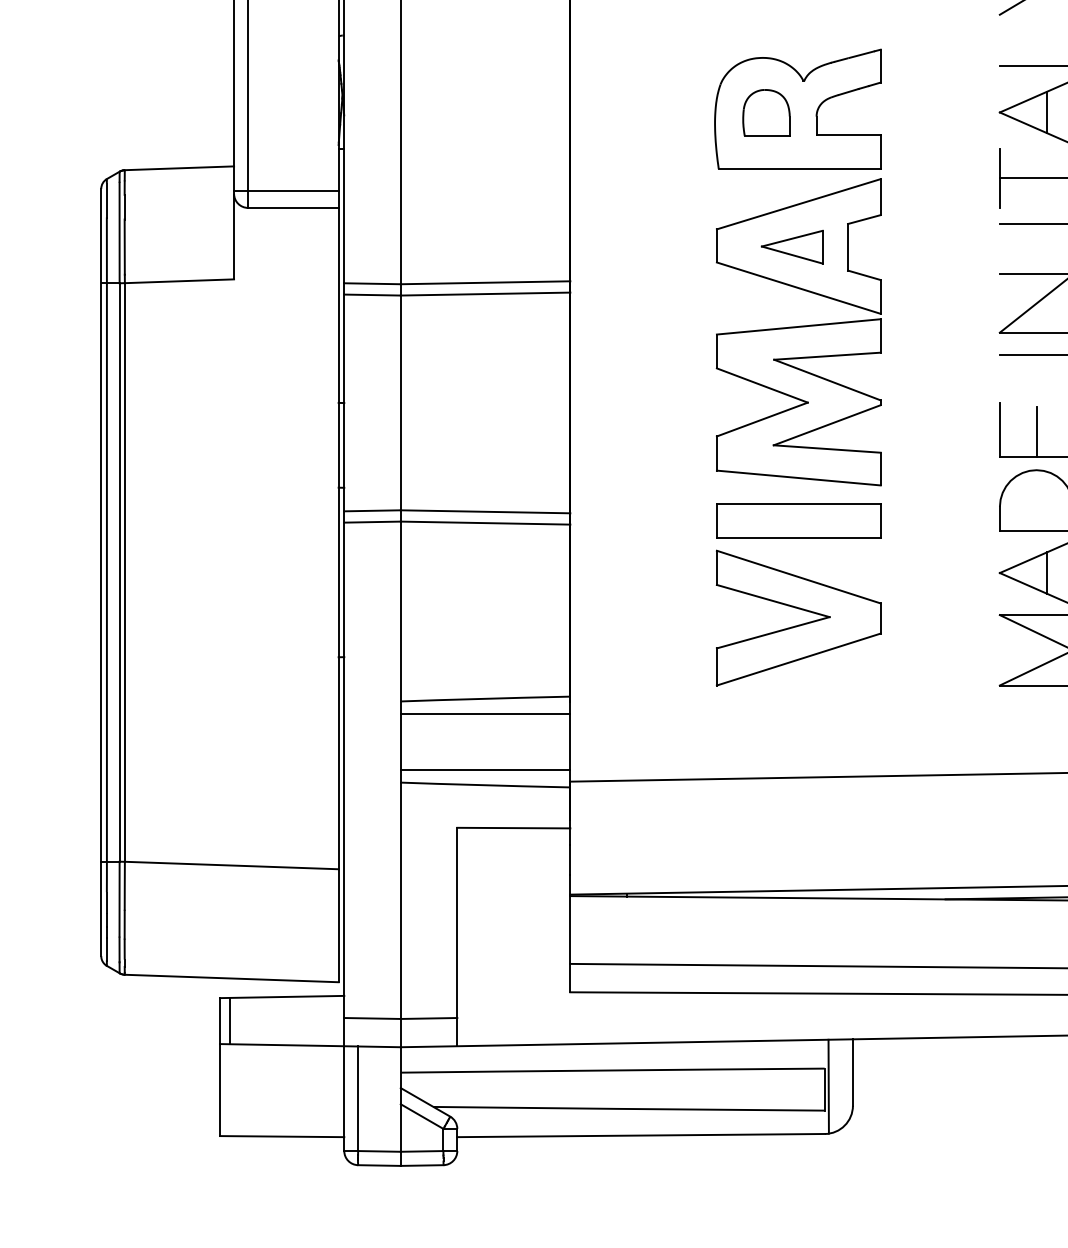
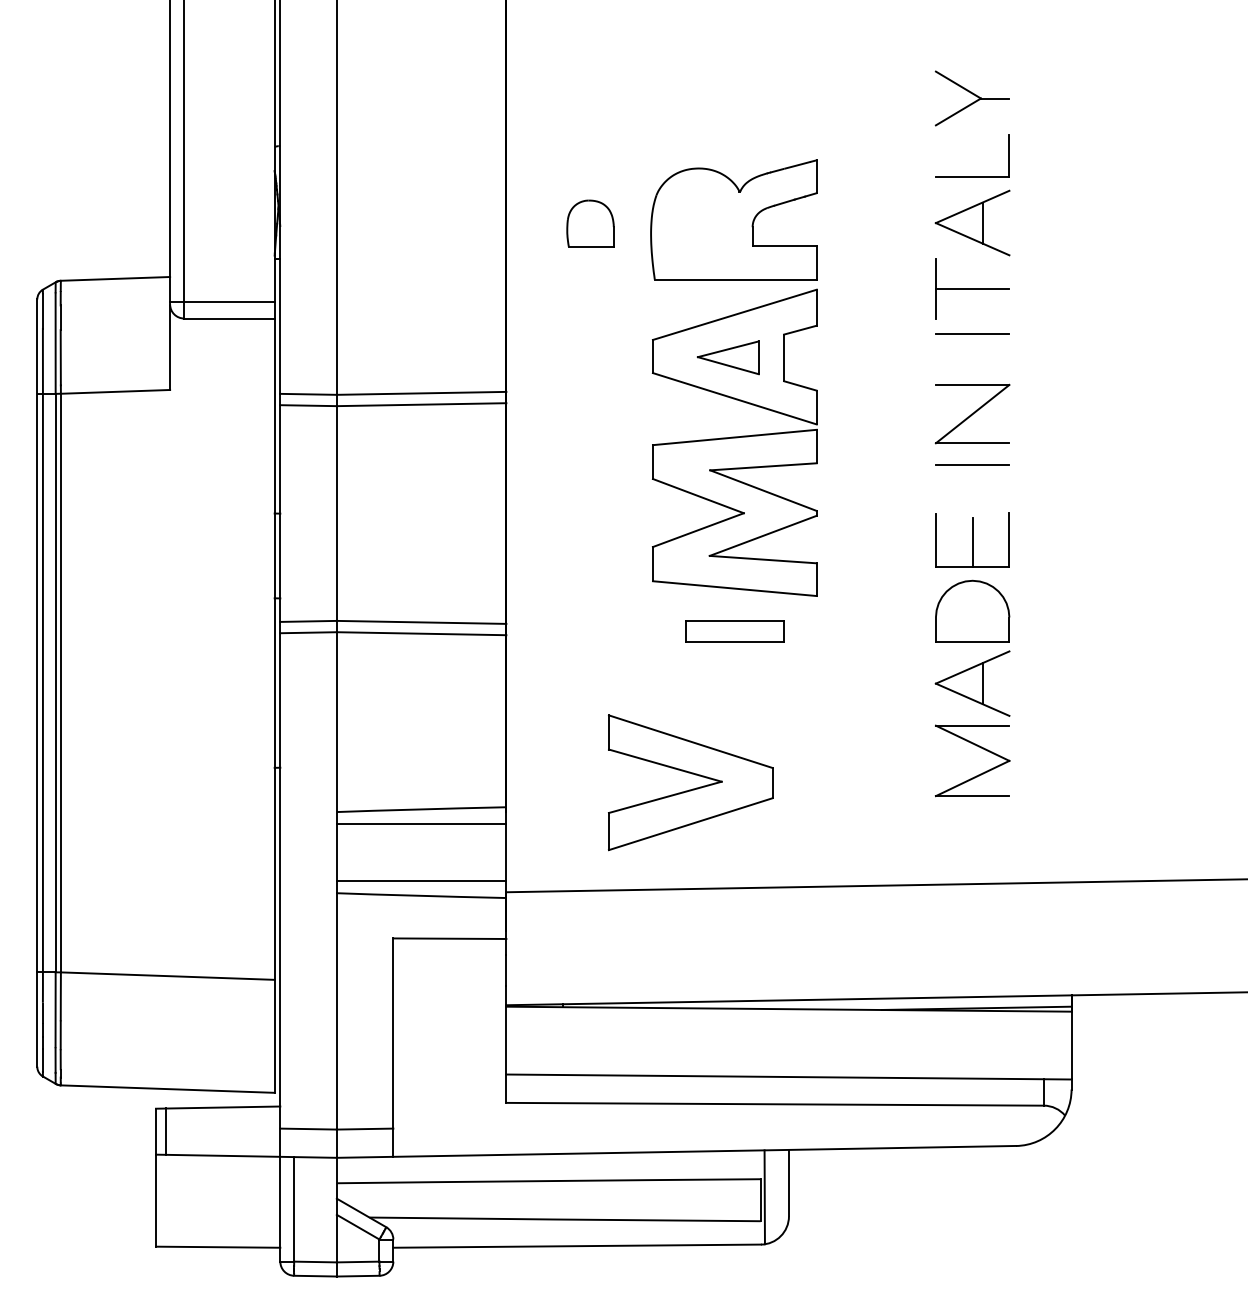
part: (766, 112) -> (590, 223), moved
part: (798, 520) -> (734, 631), size x0.6
part: (800, 623) -> (692, 788), moved

